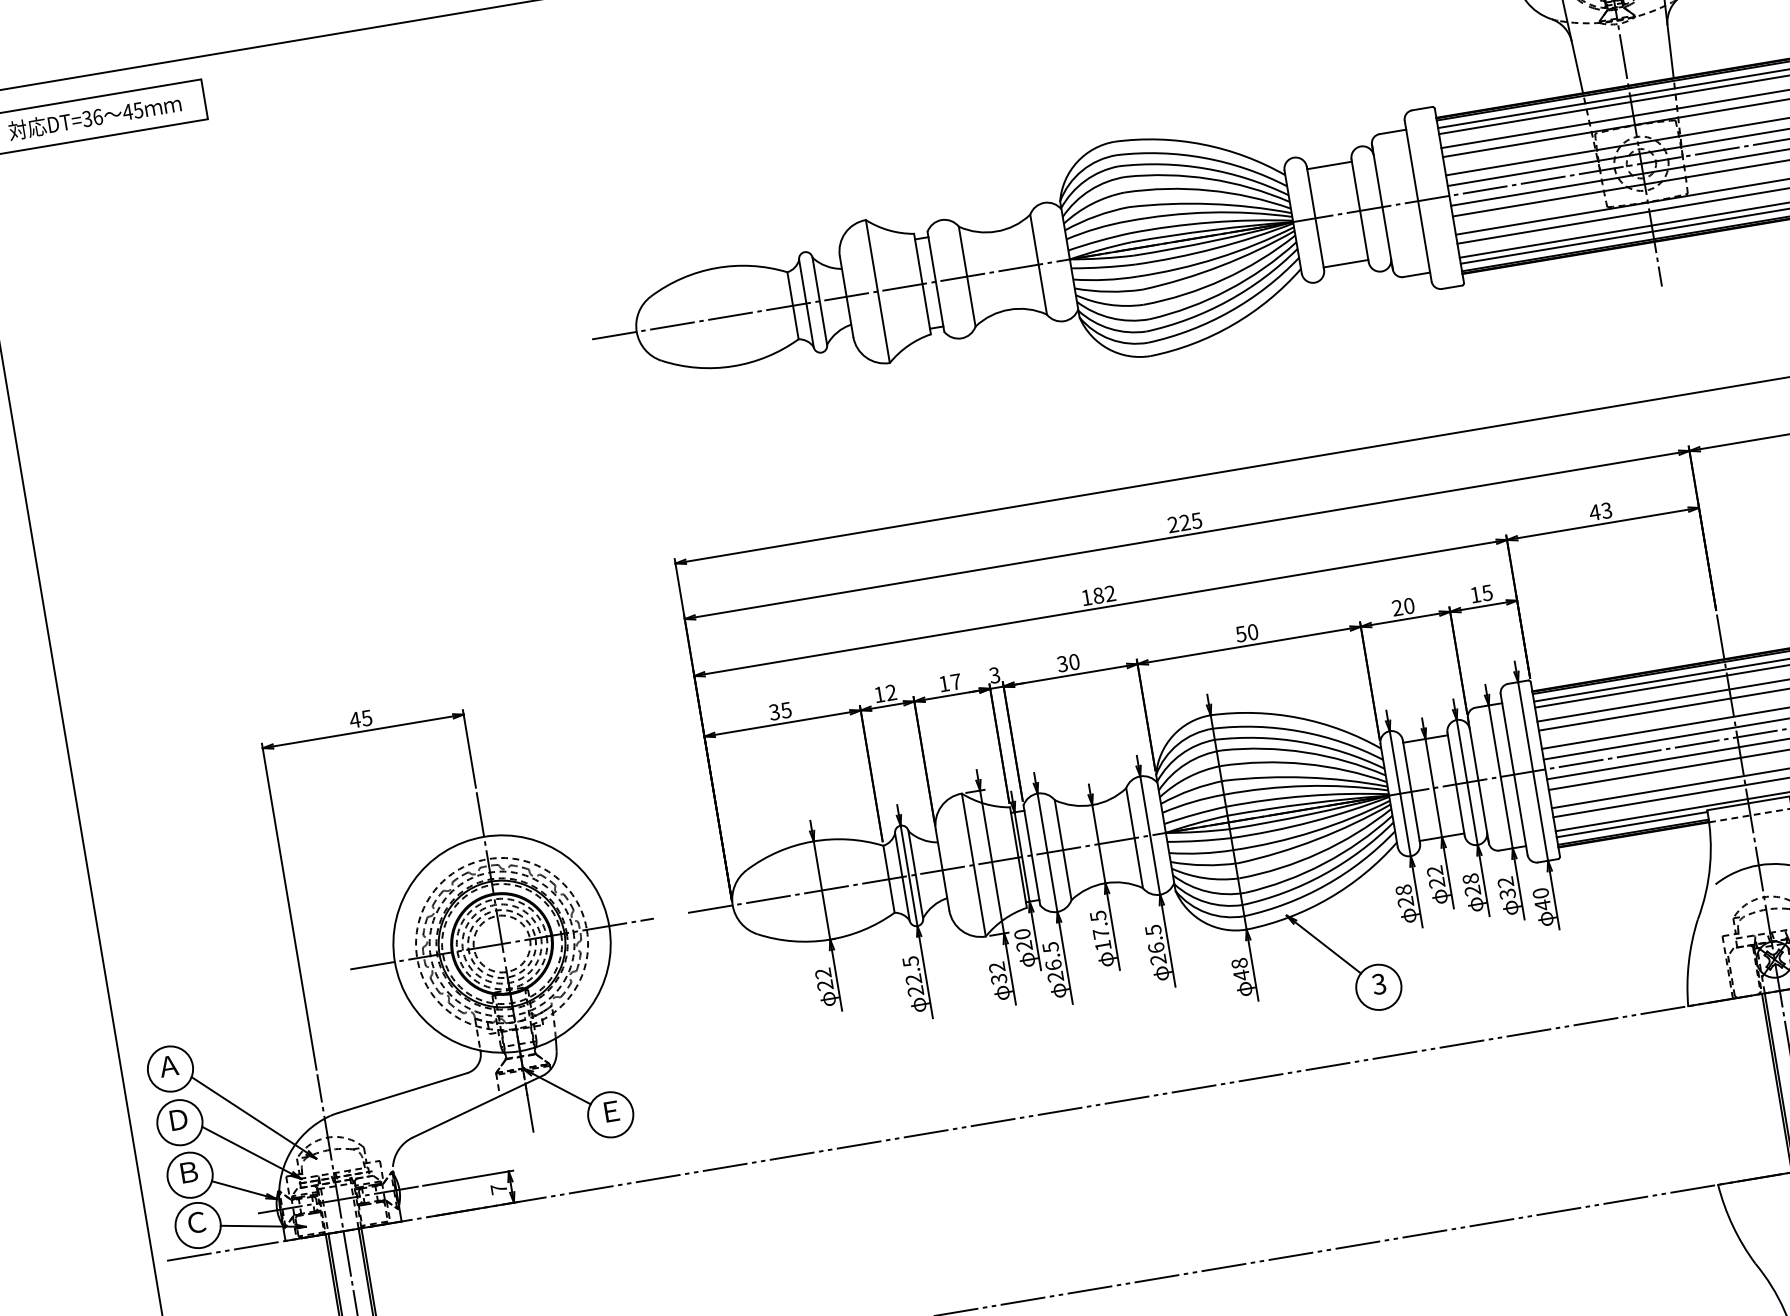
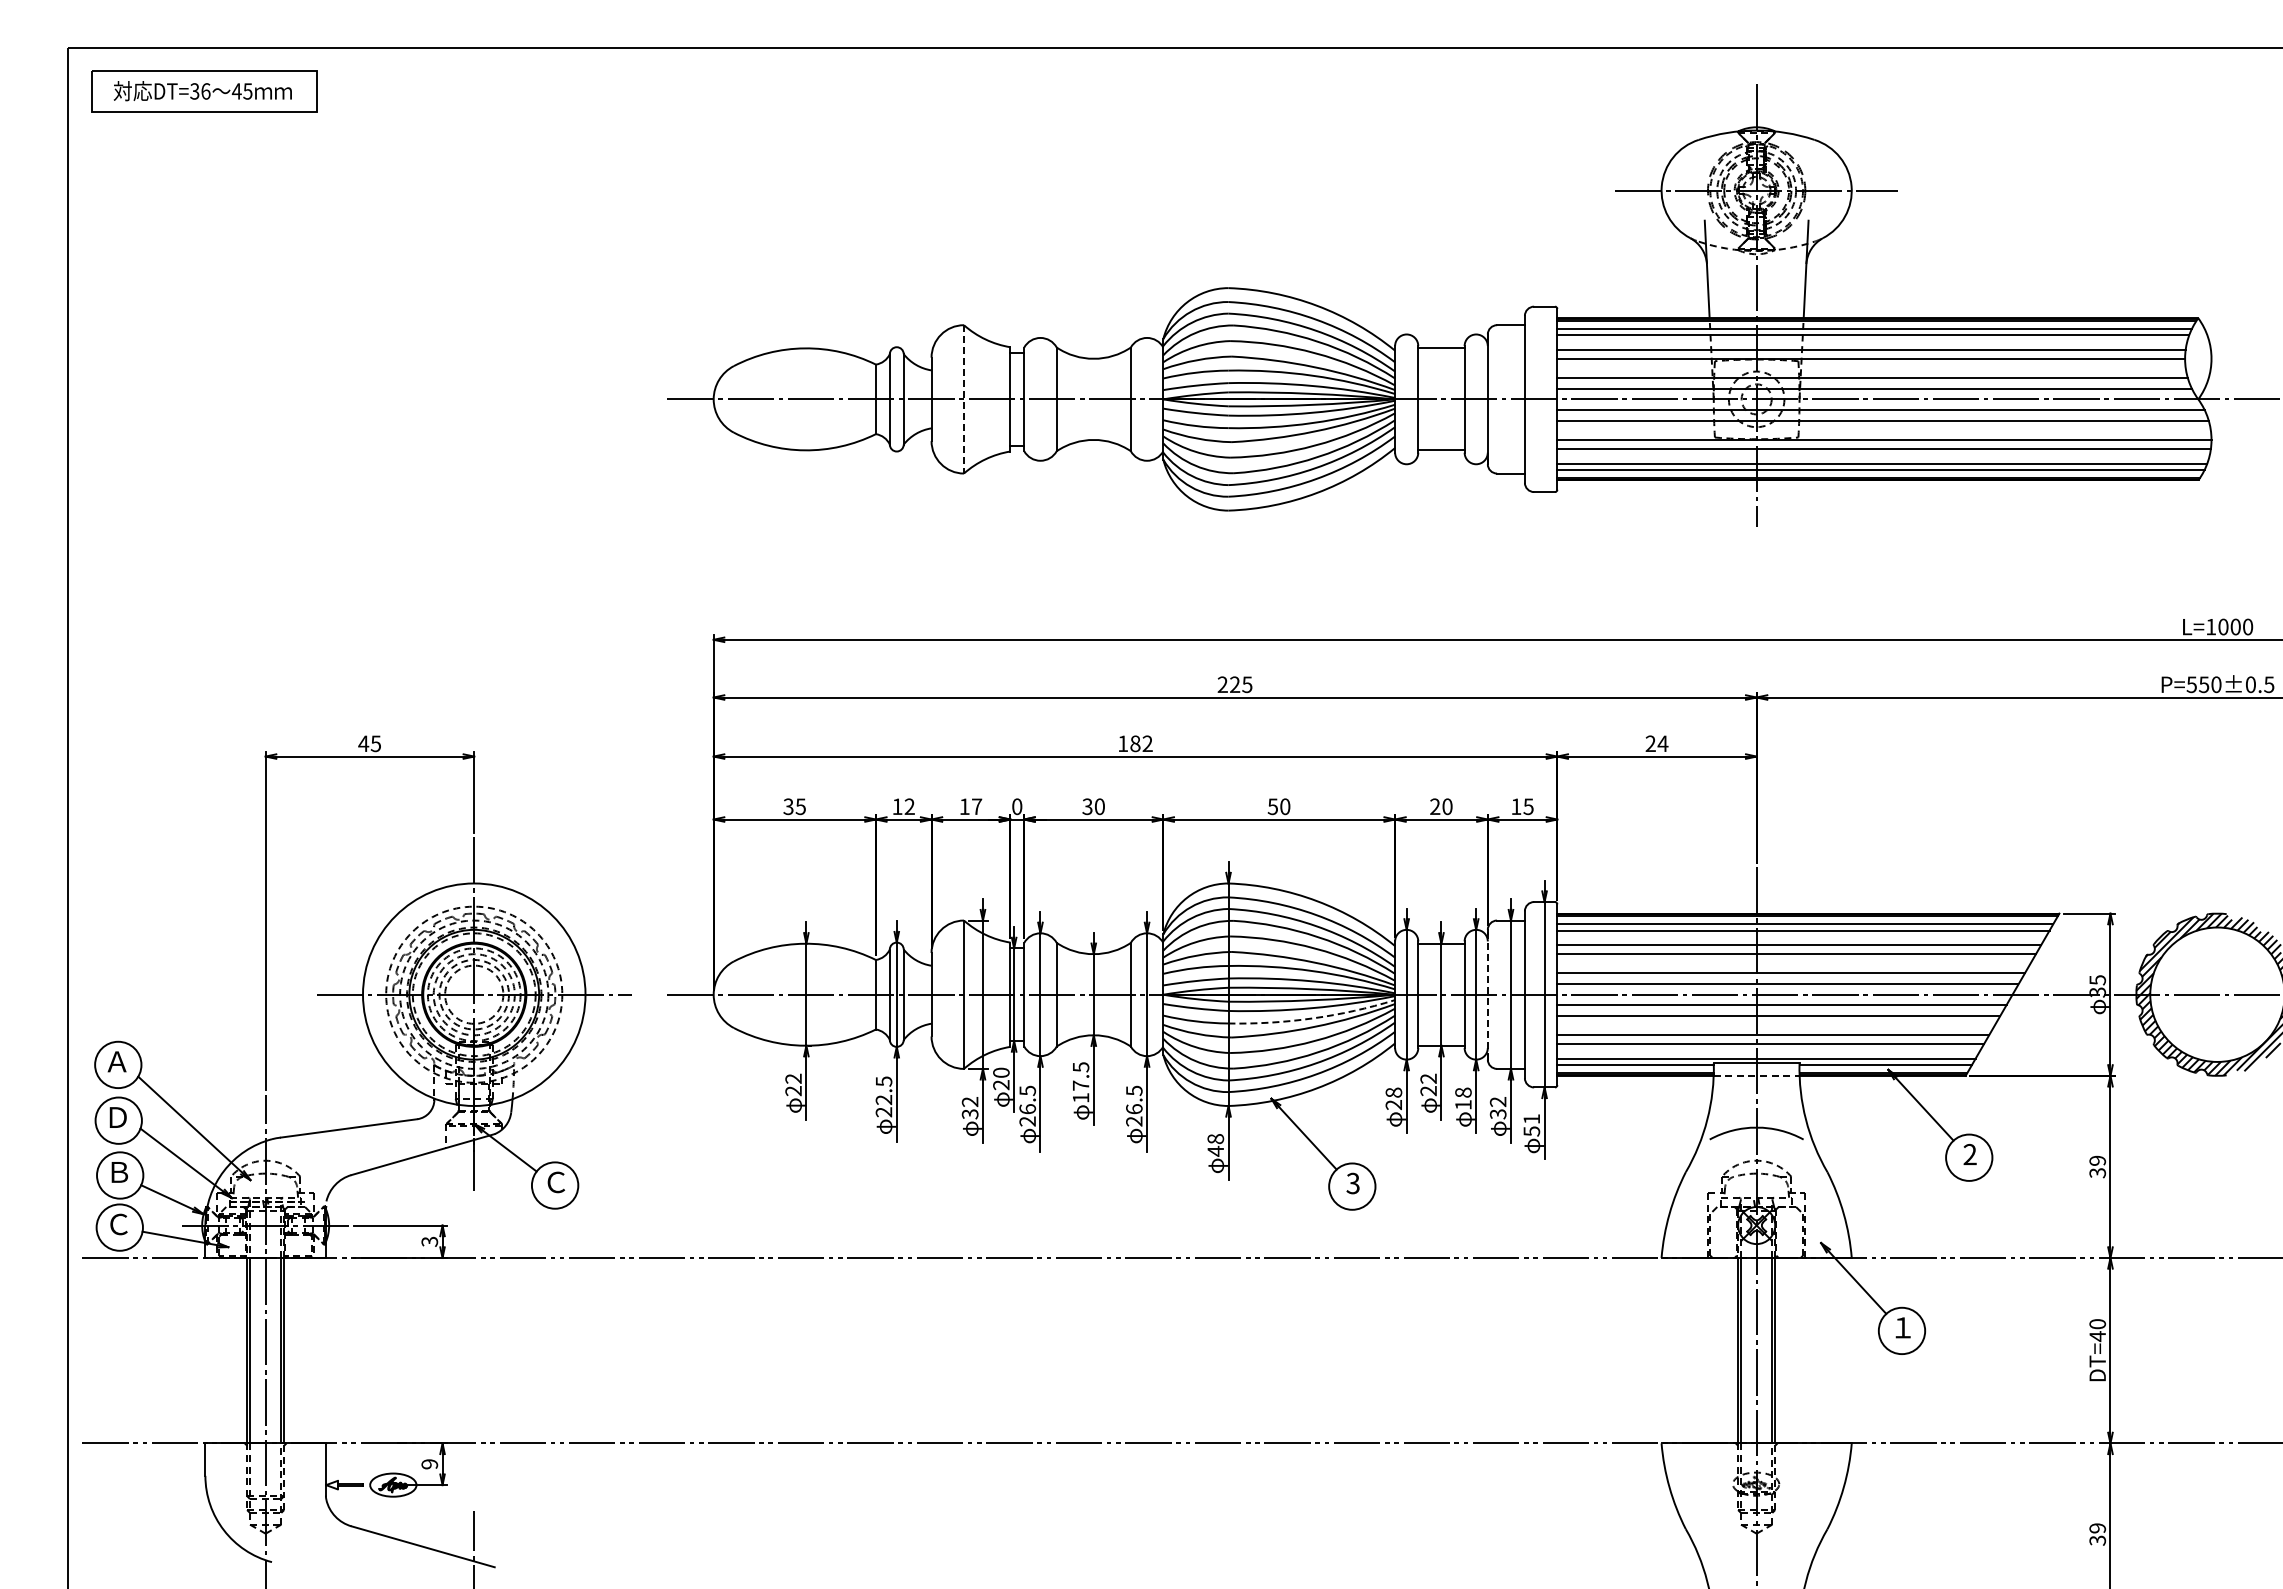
line: (878, 291) -> (964, 399), solid -> dashed
text: (1600, 511) -> (1656, 743), 43 -> 24
text: (995, 675) -> (1017, 806), 3 -> 0
line: (1478, 780) -> (1487, 994), solid -> dashed
arc: (1313, 831) -> (1312, 1018), solid -> dashed
text: (1472, 891) -> (1463, 1105), 28 -> 18
text: (1541, 899) -> (1531, 1125), 40 -> 51
text: (611, 1111) -> (556, 1182), Ｅ -> Ｃ
text: (498, 1188) -> (429, 1241), 7 -> 3

